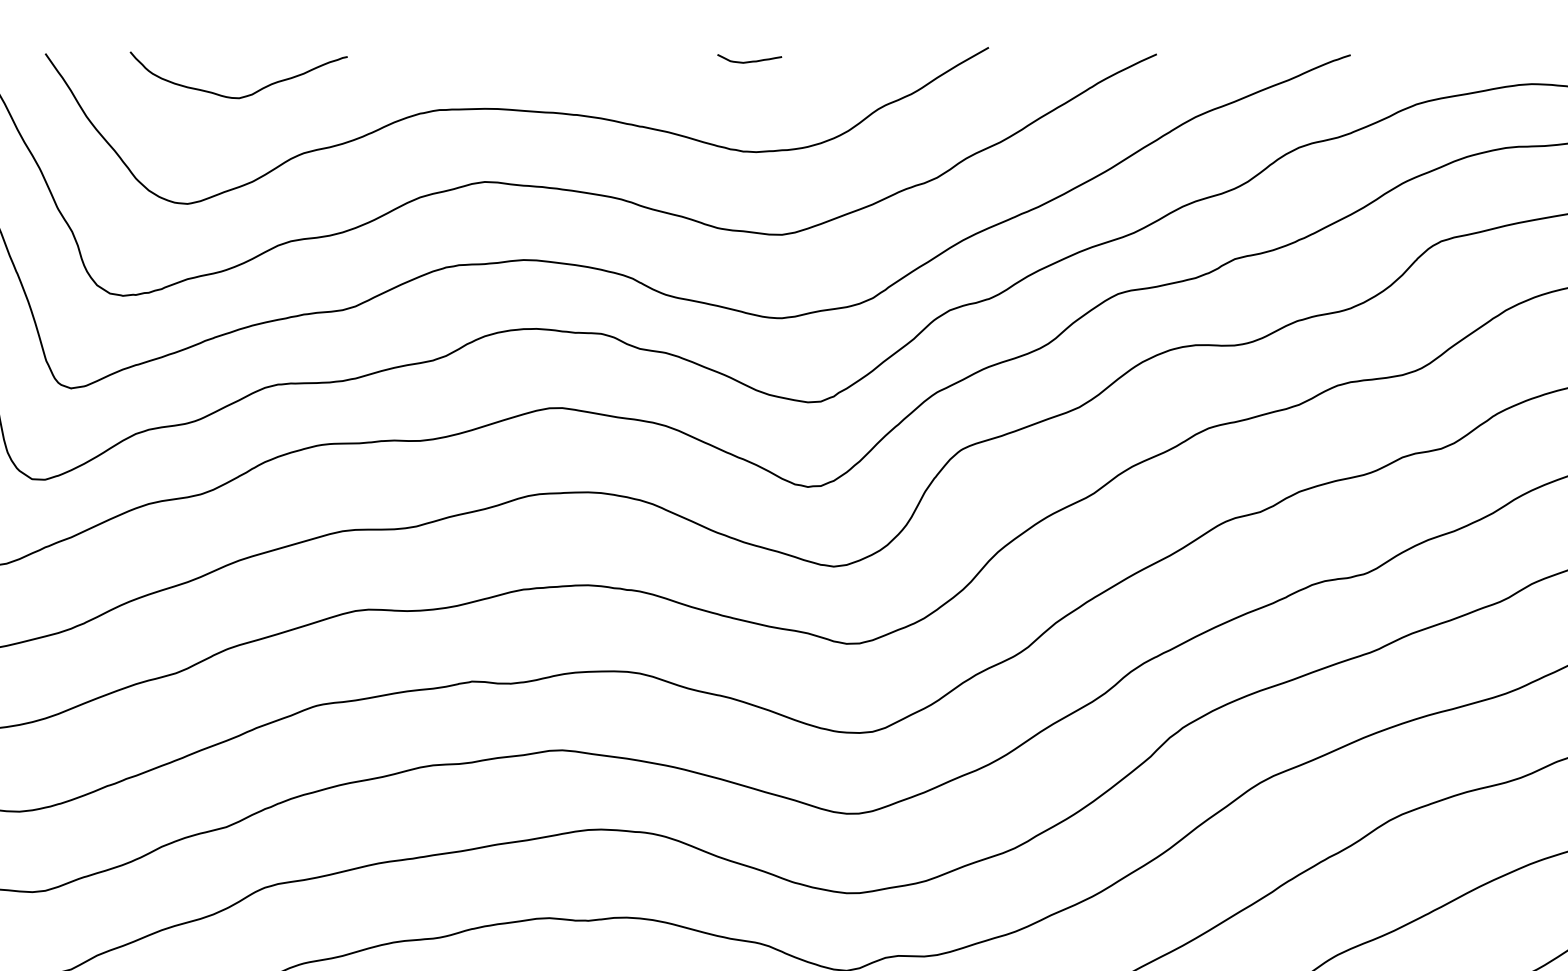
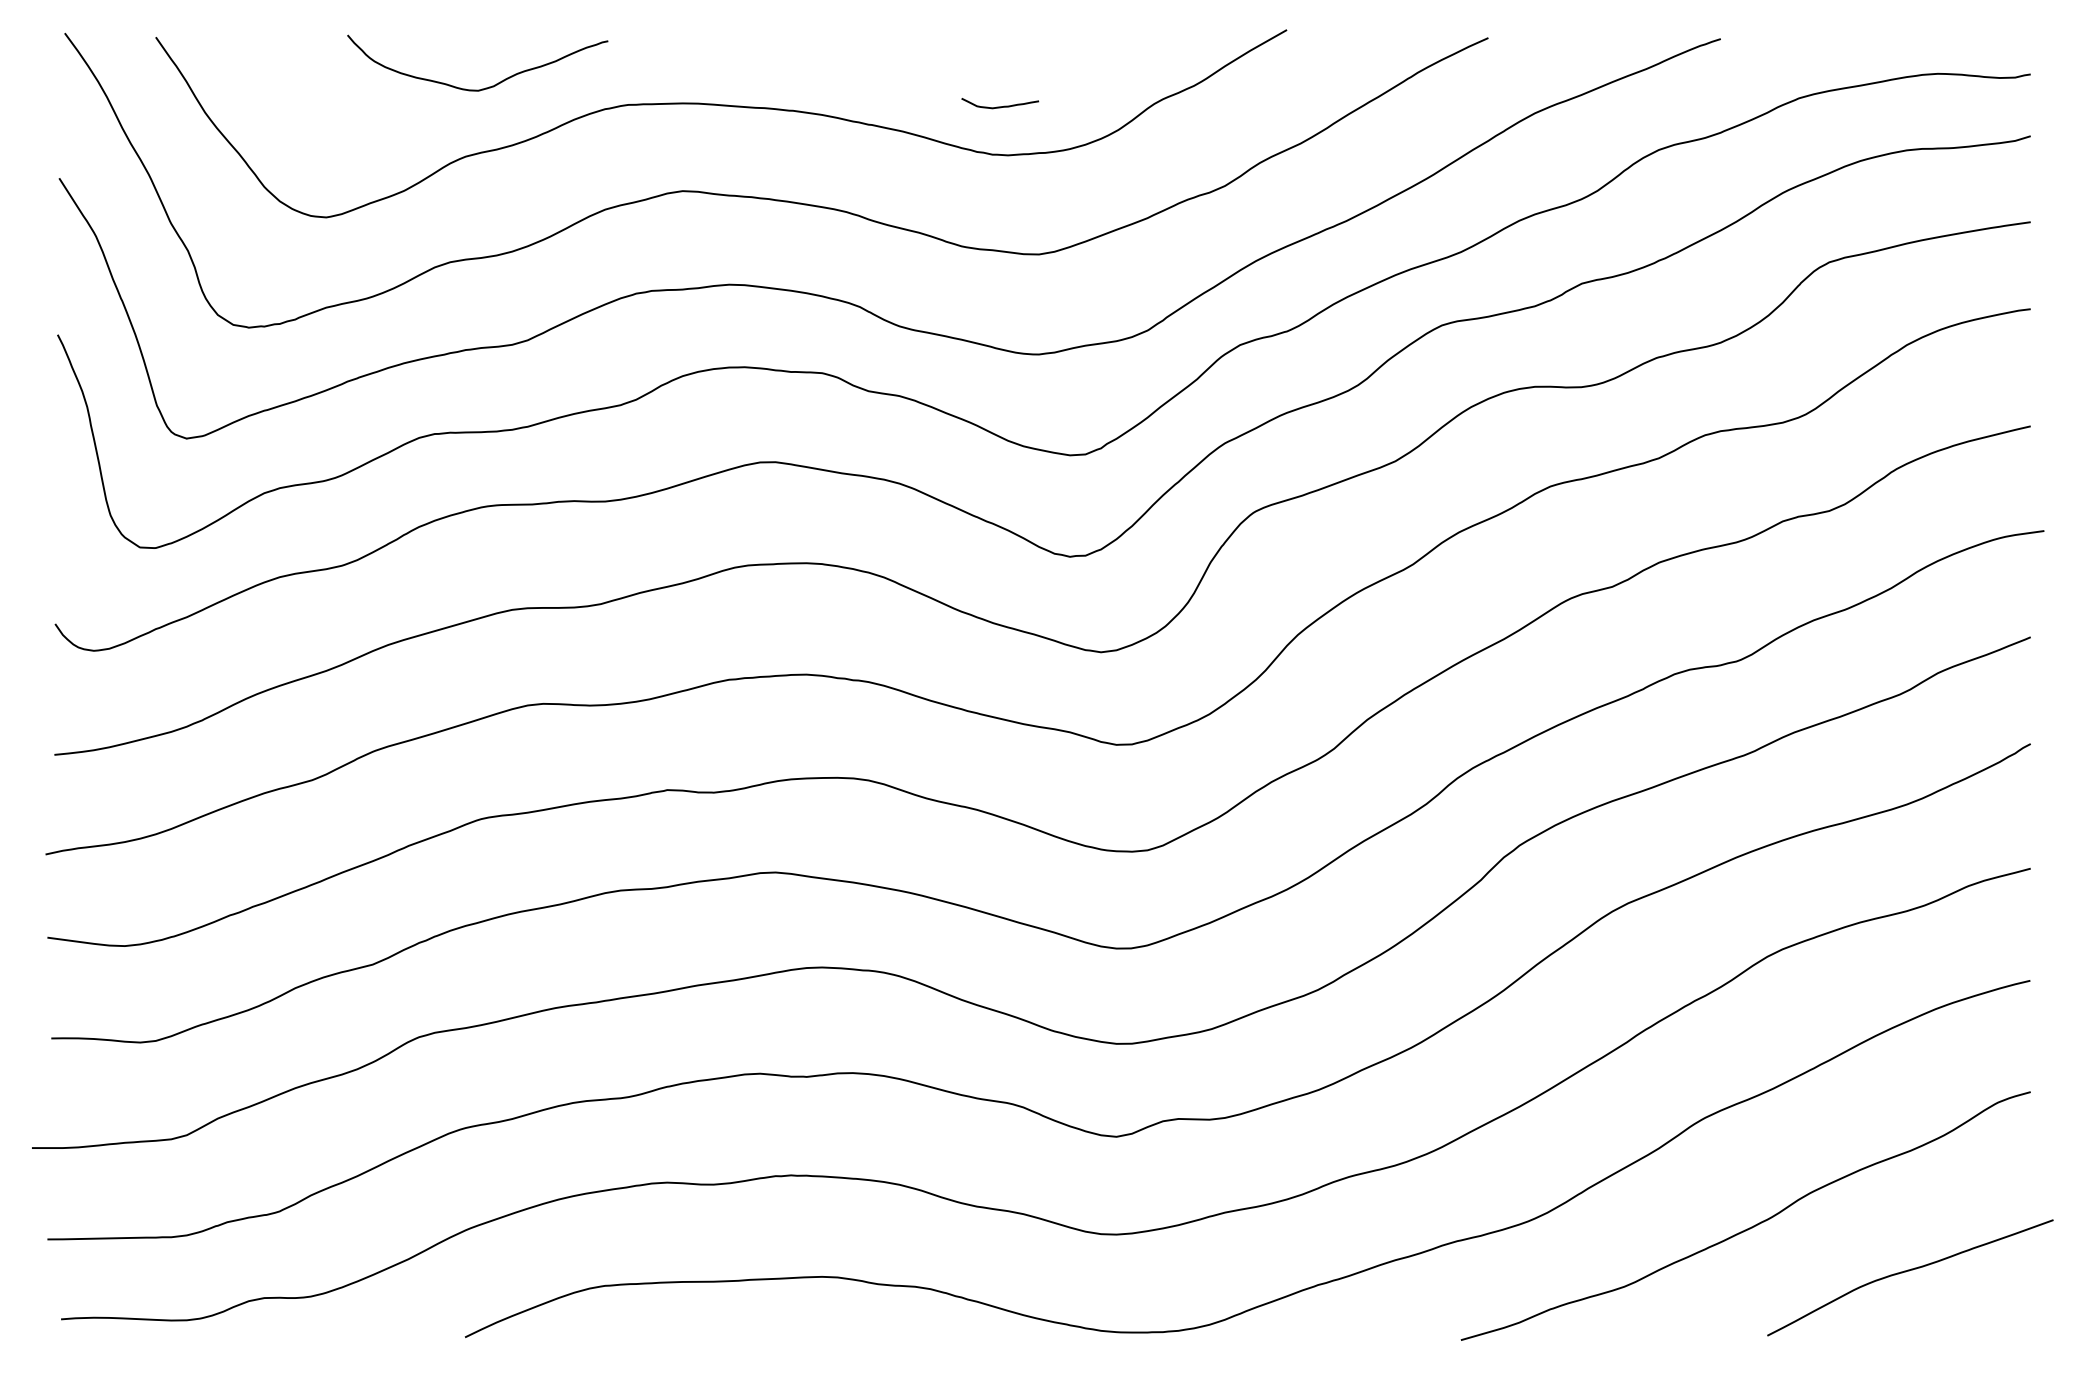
curve: (749, 61) -> (1000, 106), moved
curve: (245, 95) -> (485, 87), moved

